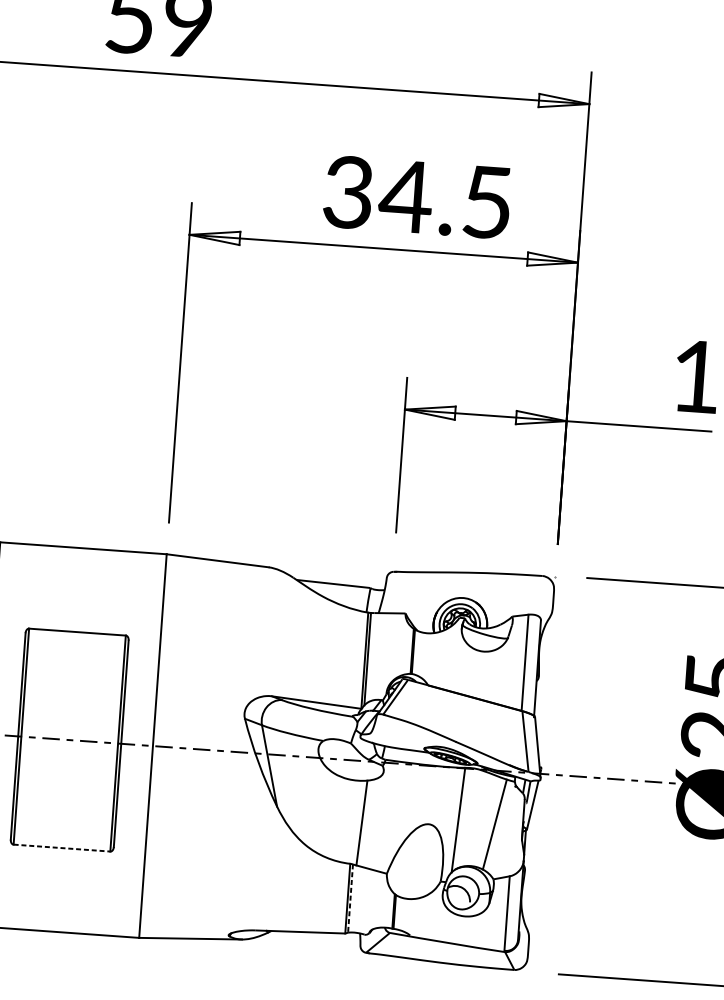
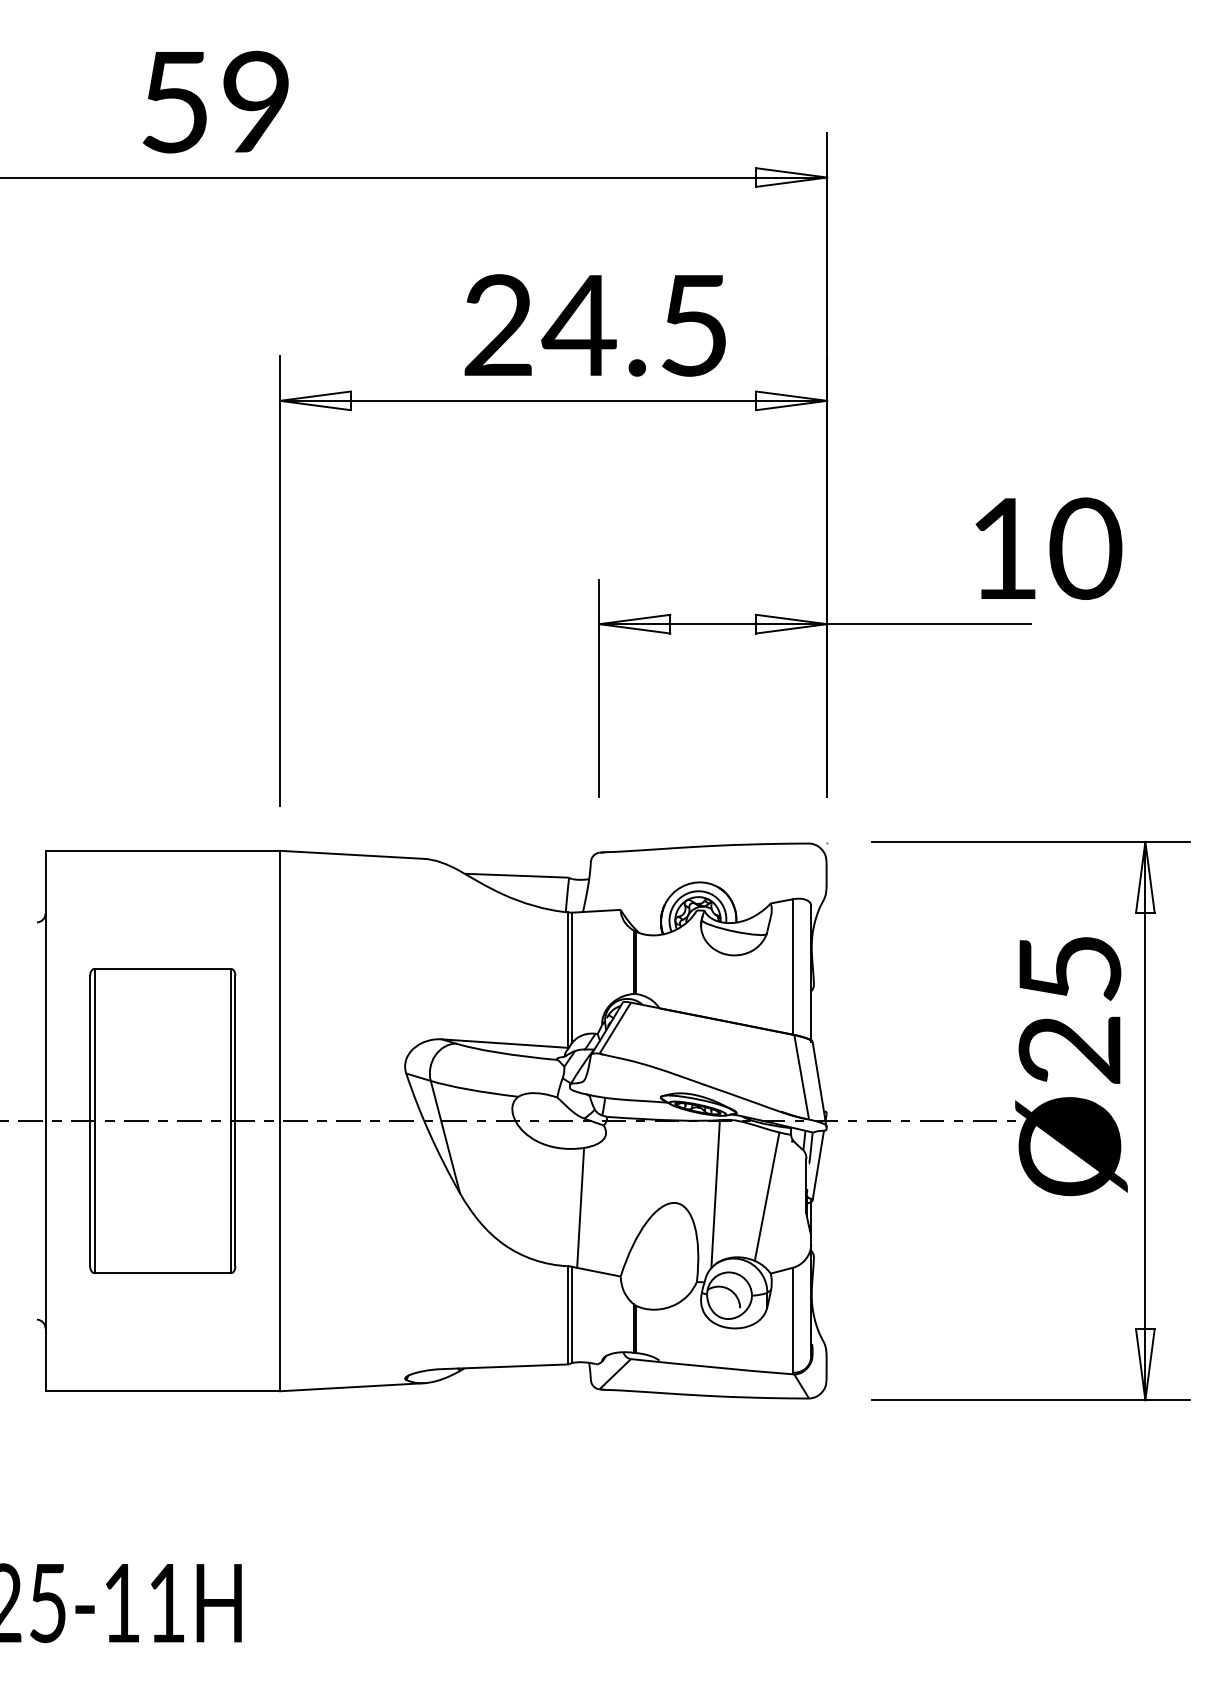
text: (347, 192) -> (497, 325), 34.5 -> 24.5
line: (62, 848) -> (163, 1273), dashed -> solid
line: (350, 898) -> (572, 1315), dashed -> solid

